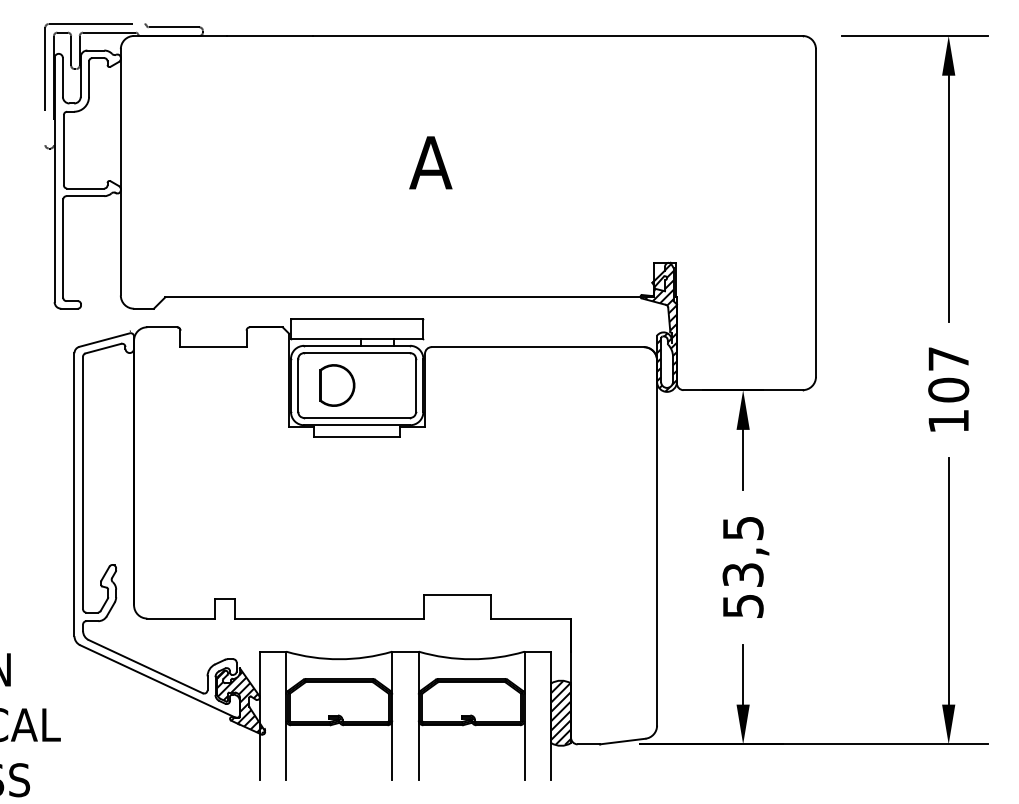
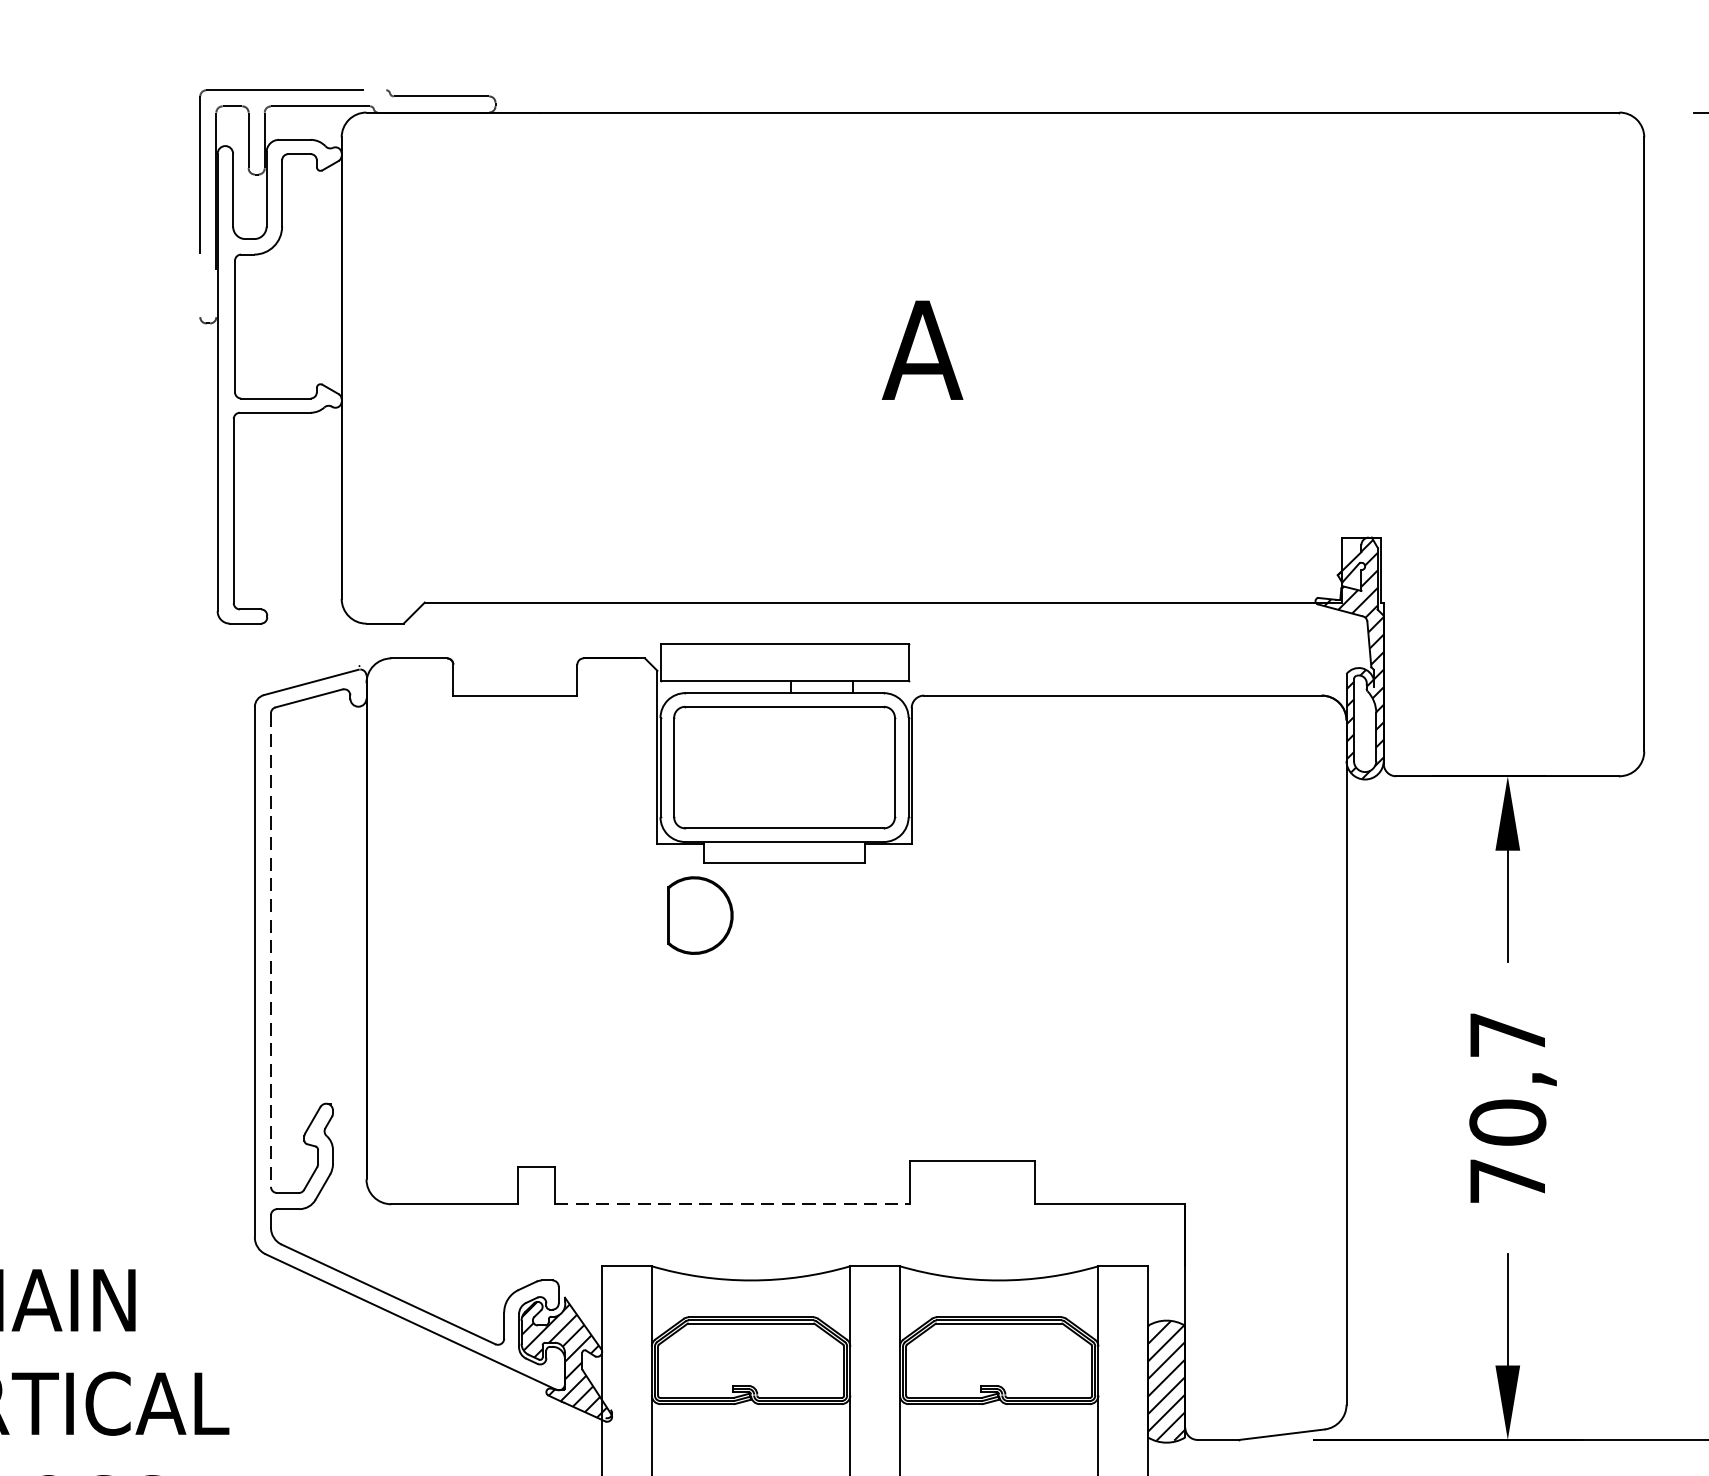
part: (337, 385) -> (700, 915), moved
line: (83, 483) -> (271, 951), solid -> dashed
text: (742, 566) -> (1506, 1106), 53,5 -> 70,7
line: (329, 618) -> (732, 1204), solid -> dashed

